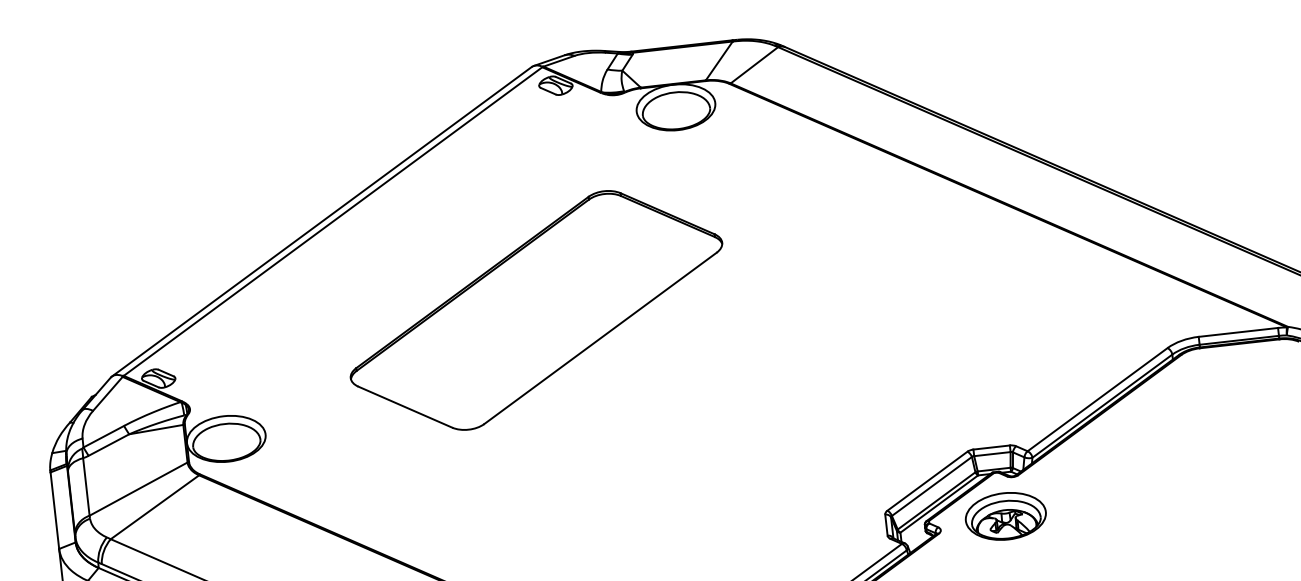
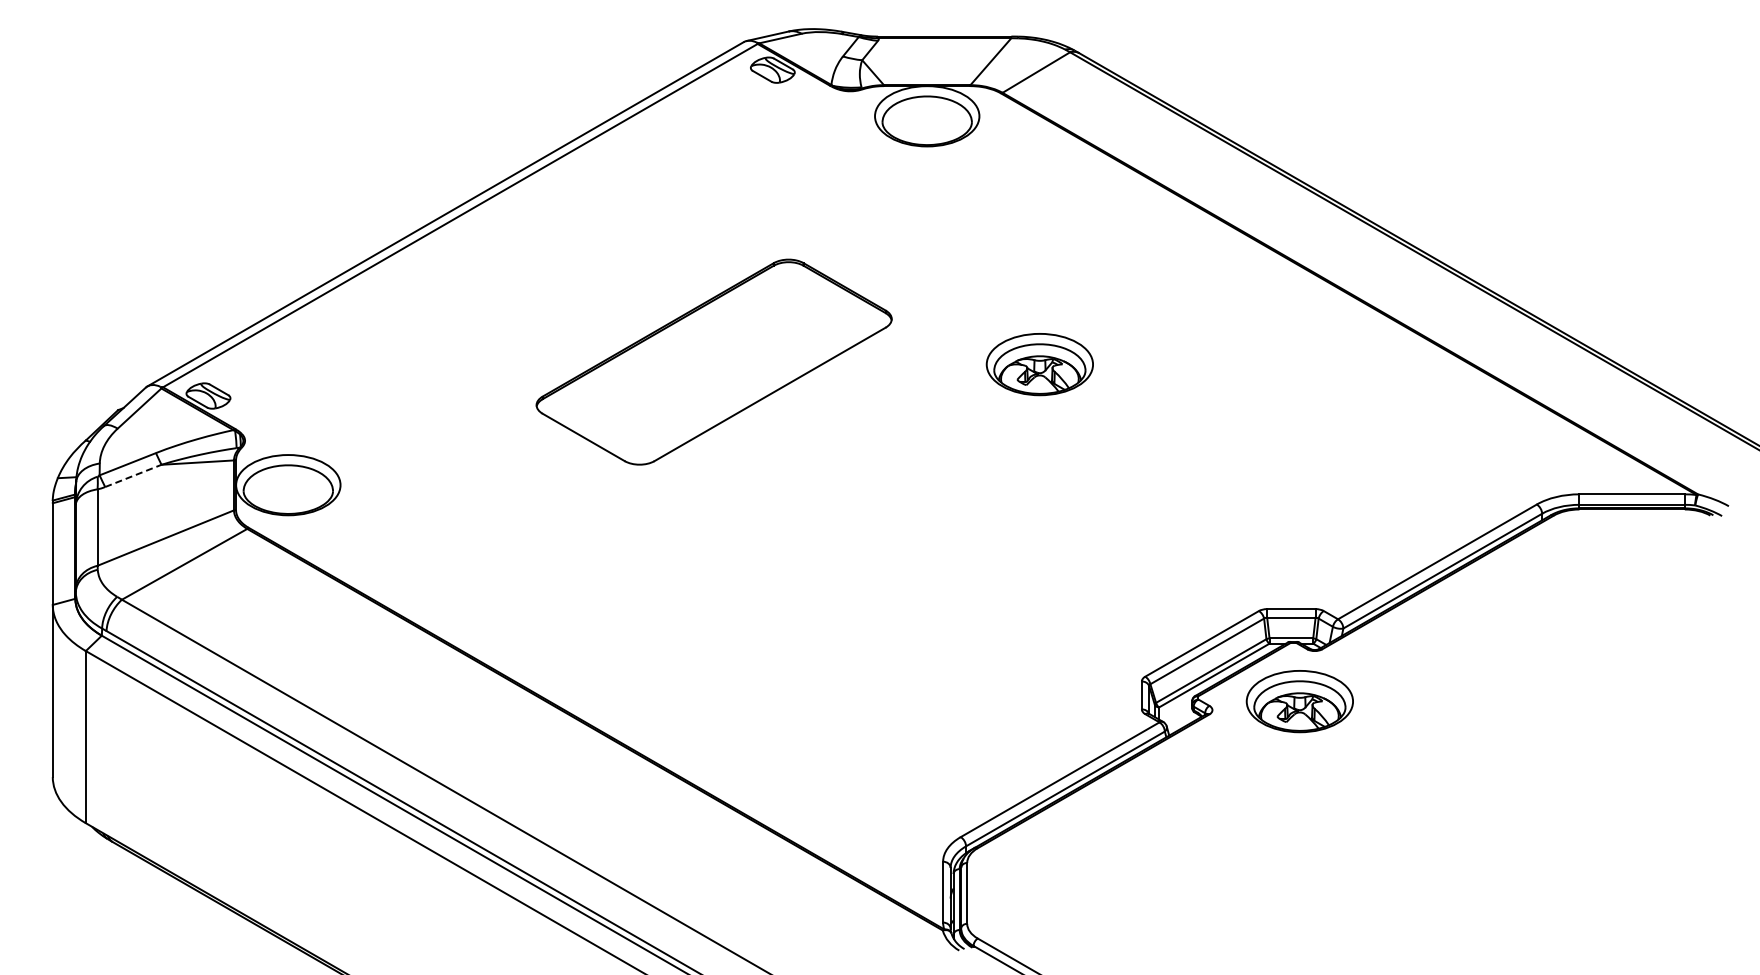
part: (781, 284) -> (1039, 364), added
part: (535, 309) -> (713, 361), size x0.7
line: (108, 444) -> (133, 475), solid -> dashed

